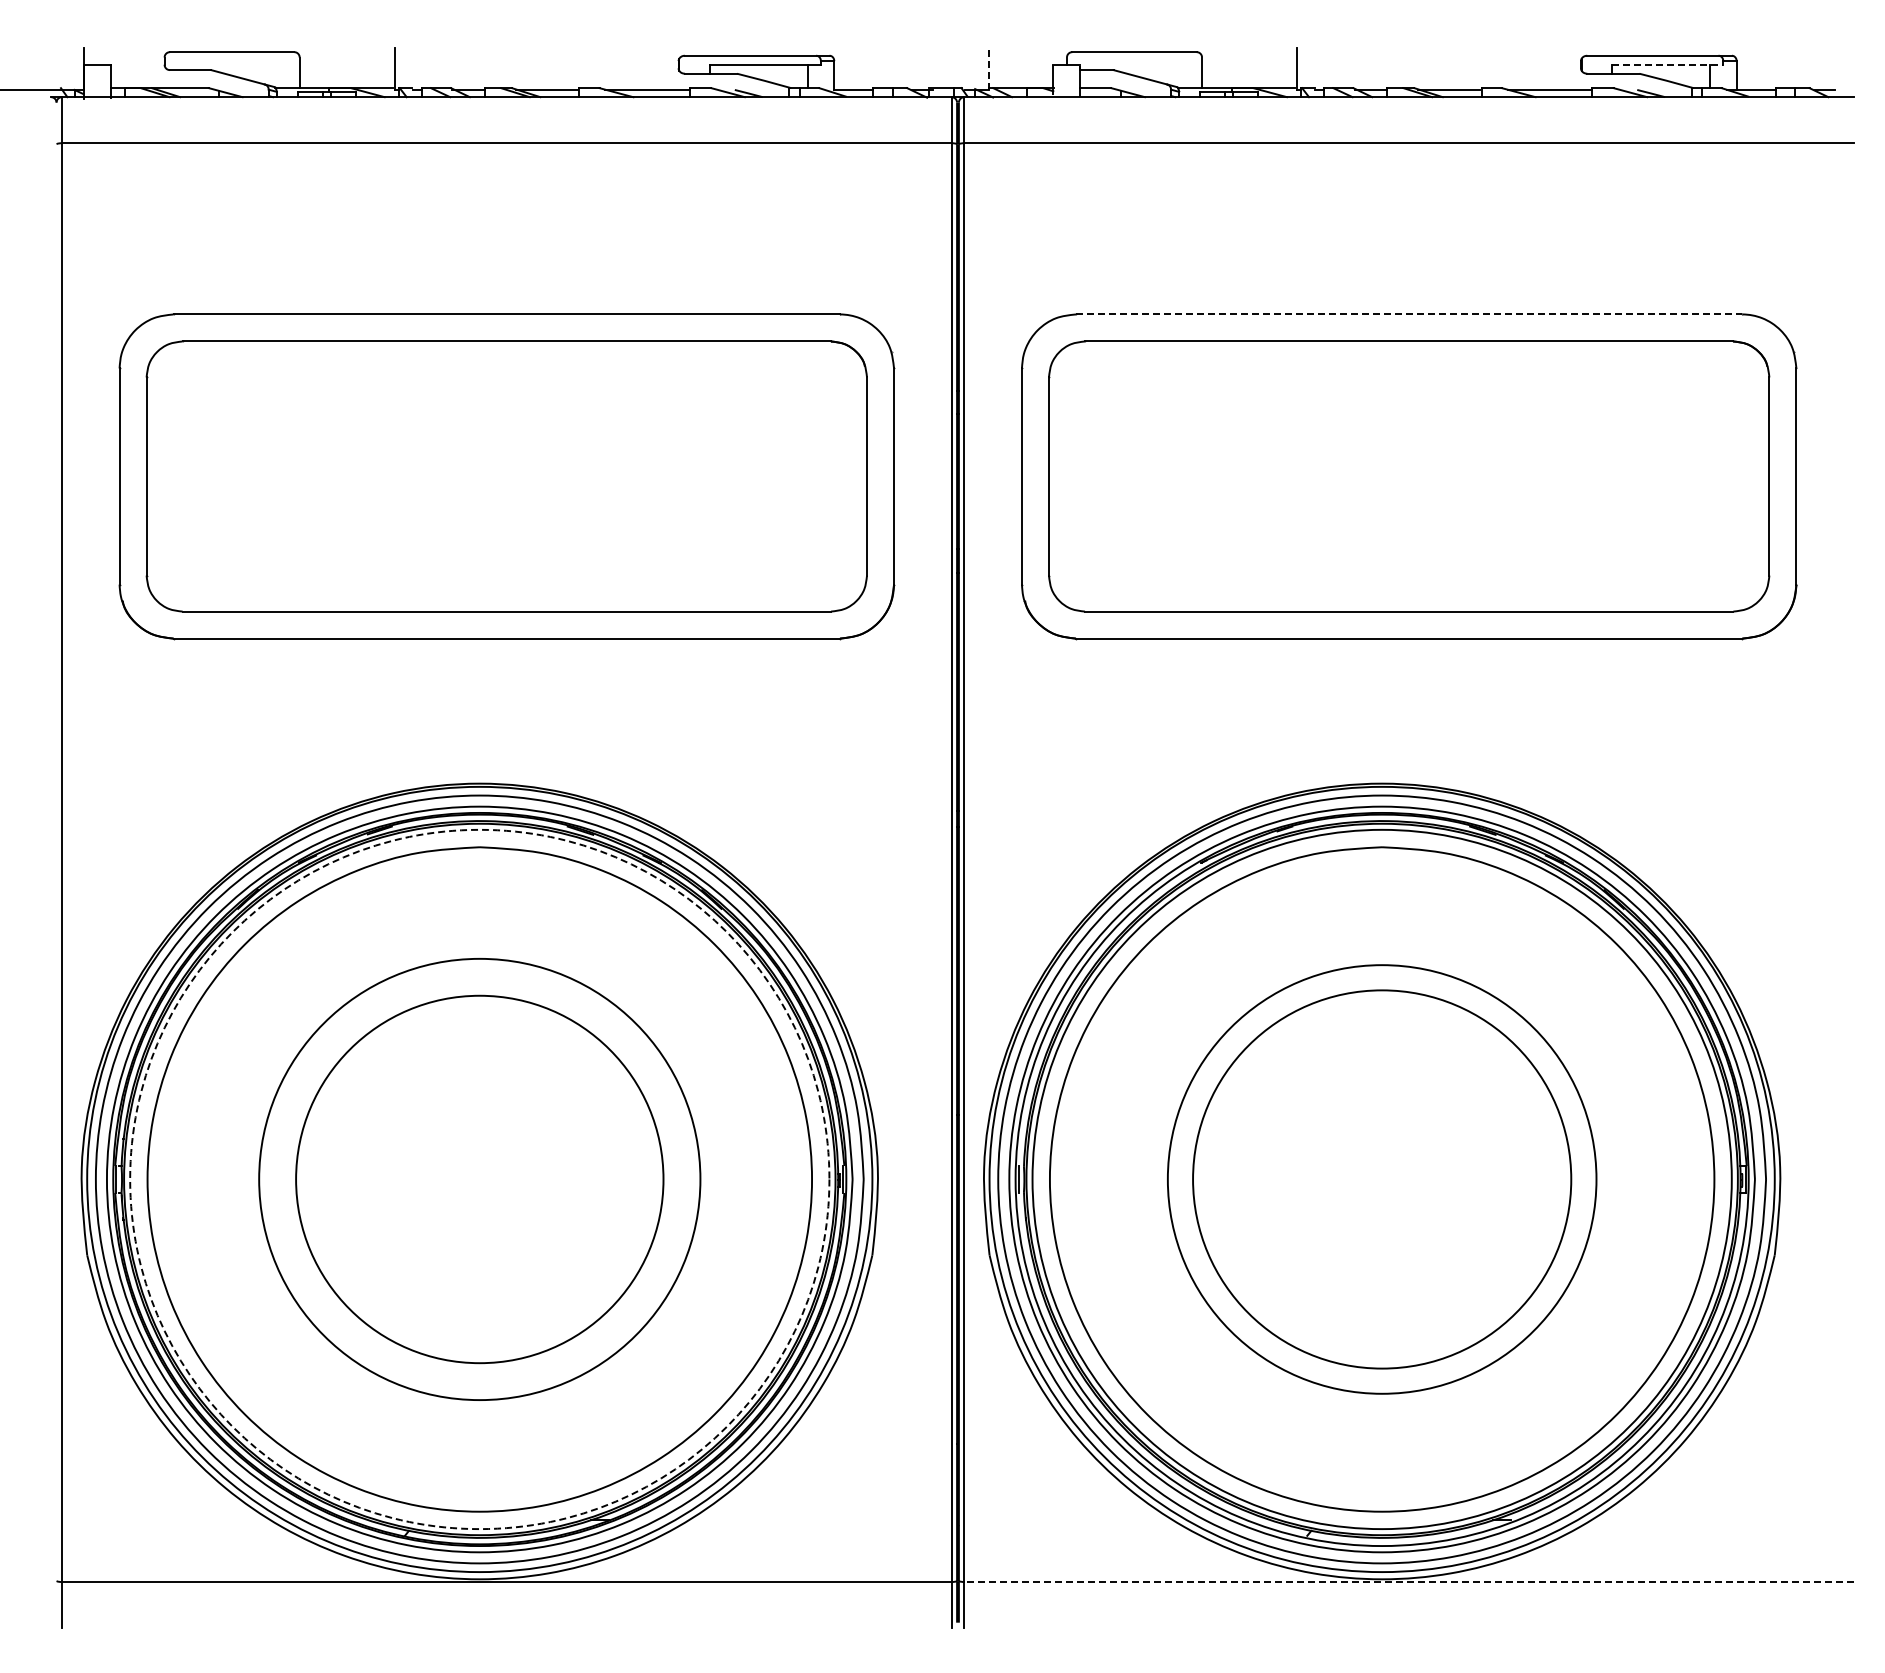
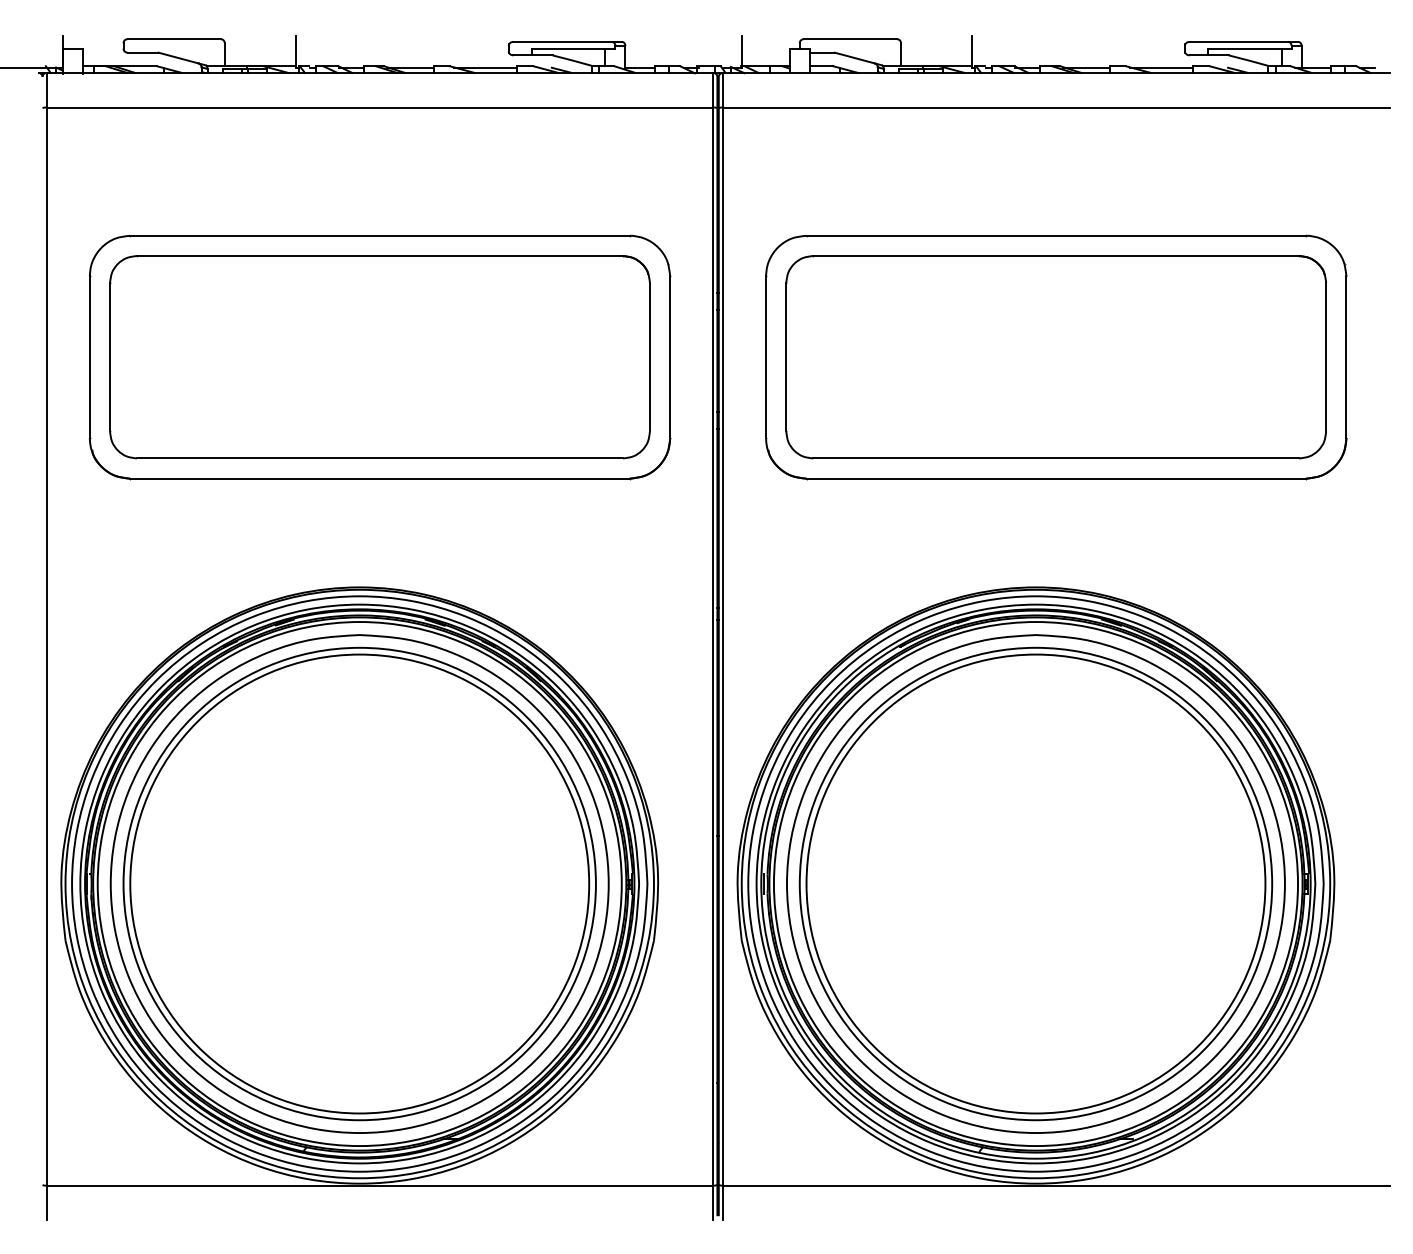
line: (1668, 64) -> (1250, 48), dashed -> solid
line: (989, 69) -> (741, 52), dashed -> solid
line: (1409, 314) -> (1056, 235), dashed -> solid
circle: (479, 1179) -> (359, 884), dashed -> solid
circle: (479, 1179) -> (359, 884), size x1.43
circle: (479, 1179) -> (359, 884), size x1.67
circle: (1381, 1179) -> (1035, 884), size x1.43
circle: (1381, 1179) -> (1035, 884), size x1.67
line: (1409, 1581) -> (1056, 1185), dashed -> solid

